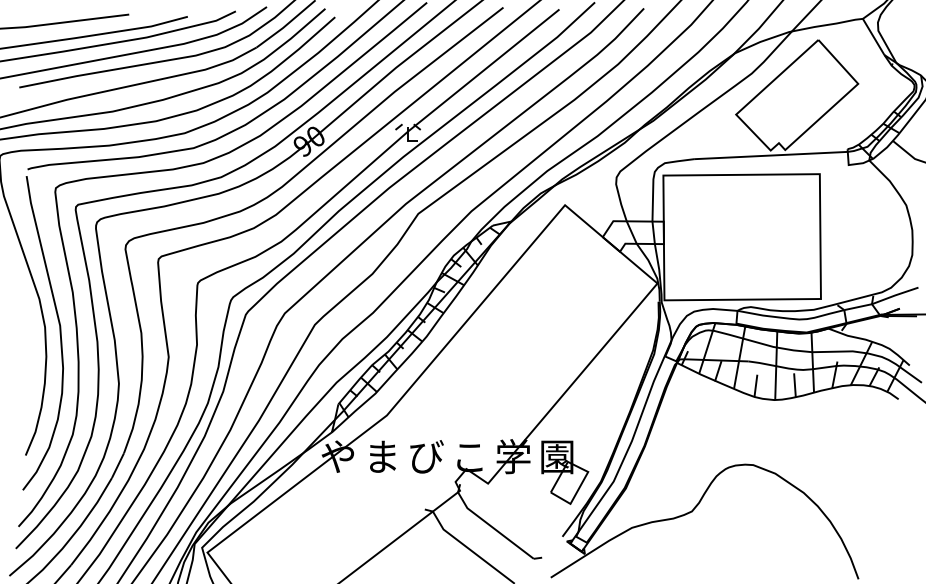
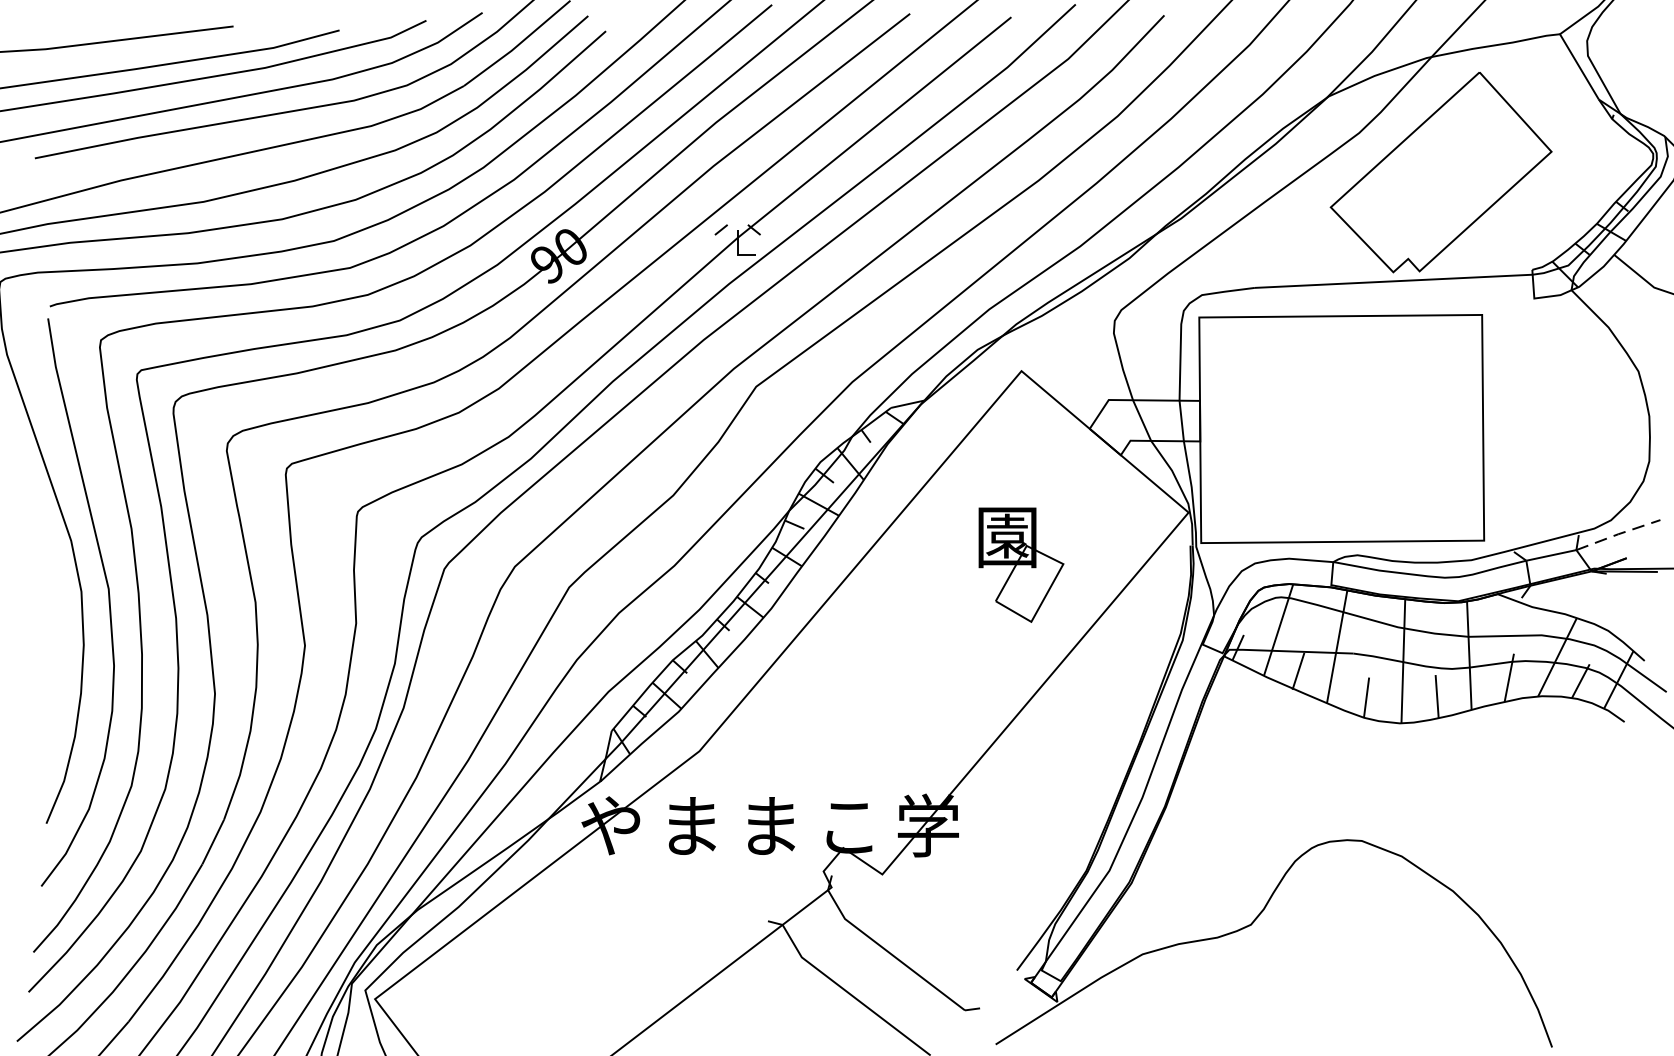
line: (895, 295) -> (1618, 534), solid -> dashed
text: (426, 456) -> (771, 825), び -> ま
part: (565, 472) -> (1022, 565), moved

